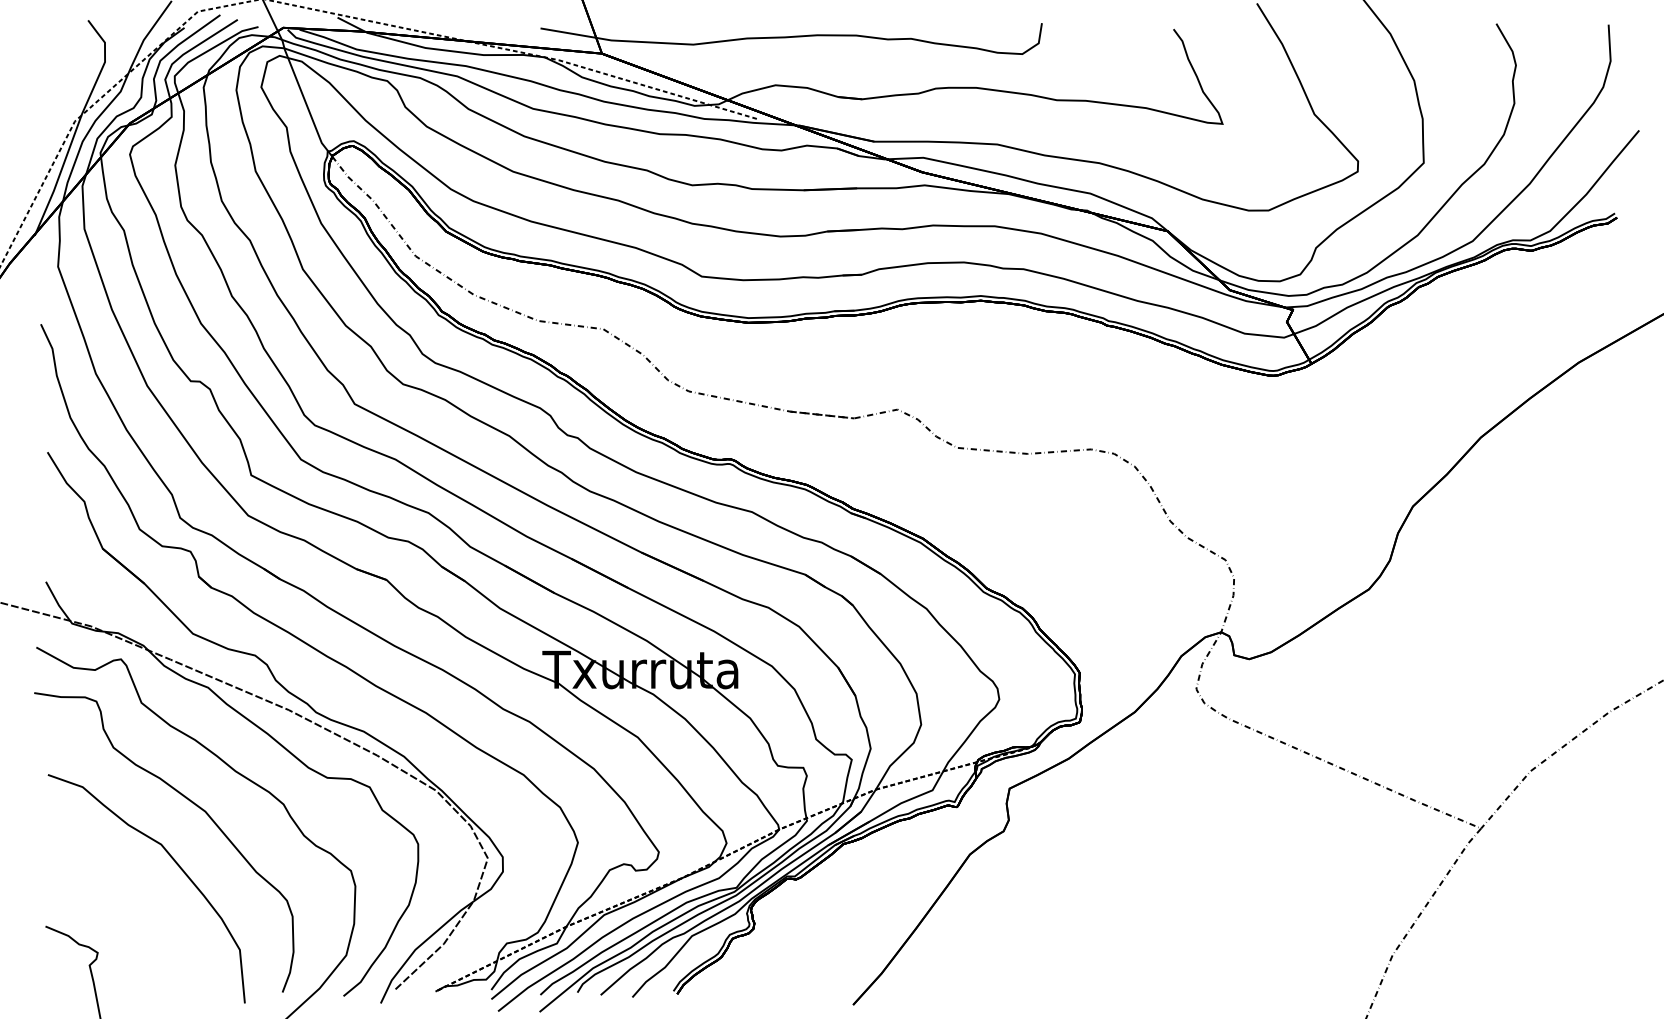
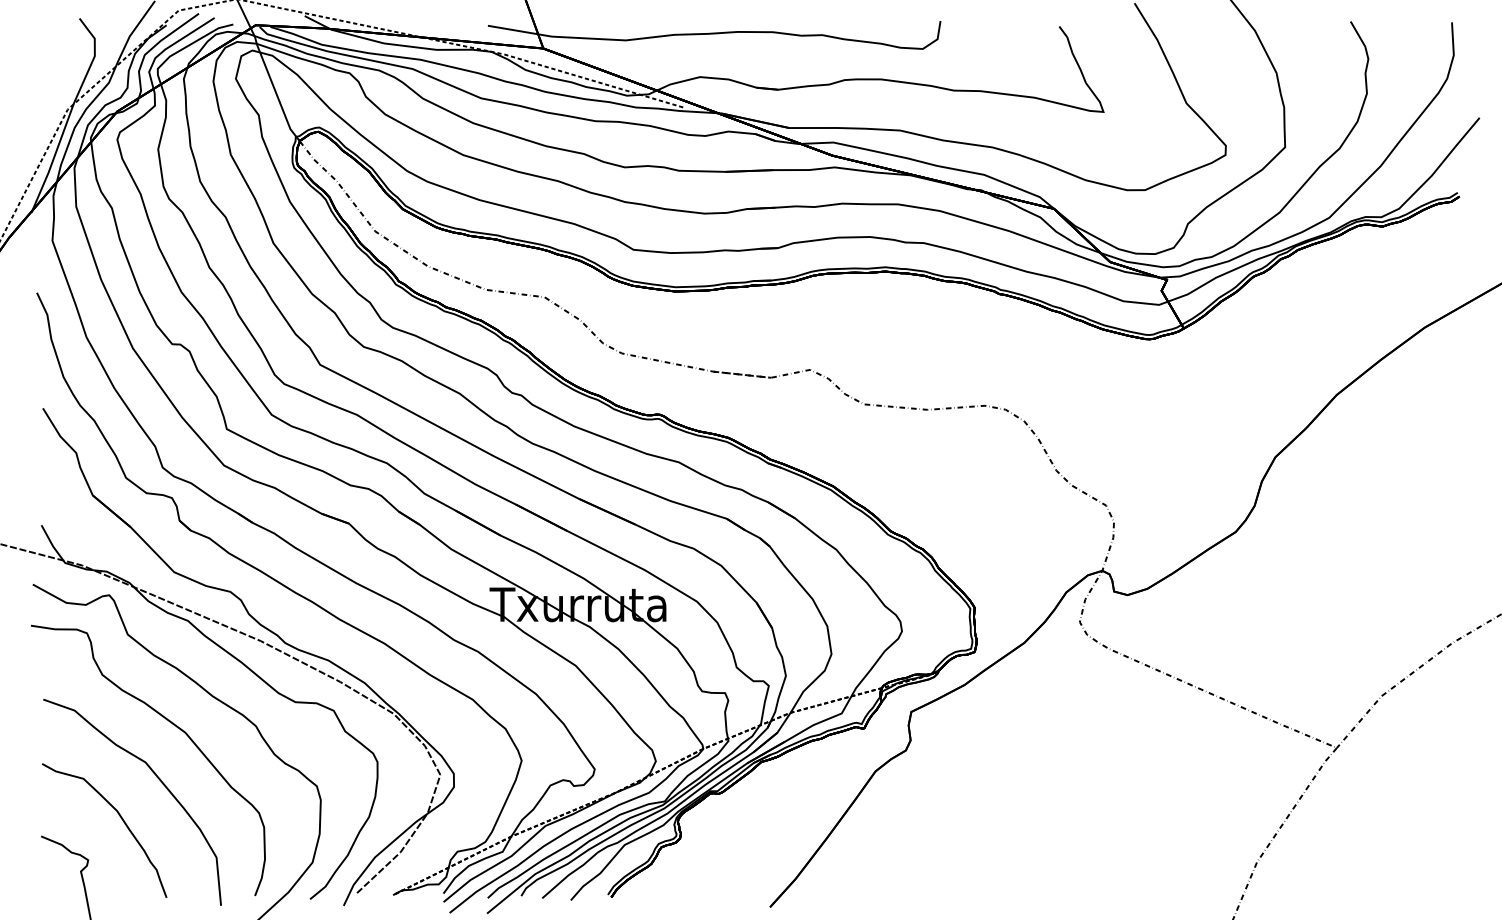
curve: (135, 910) -> (122, 821), added

